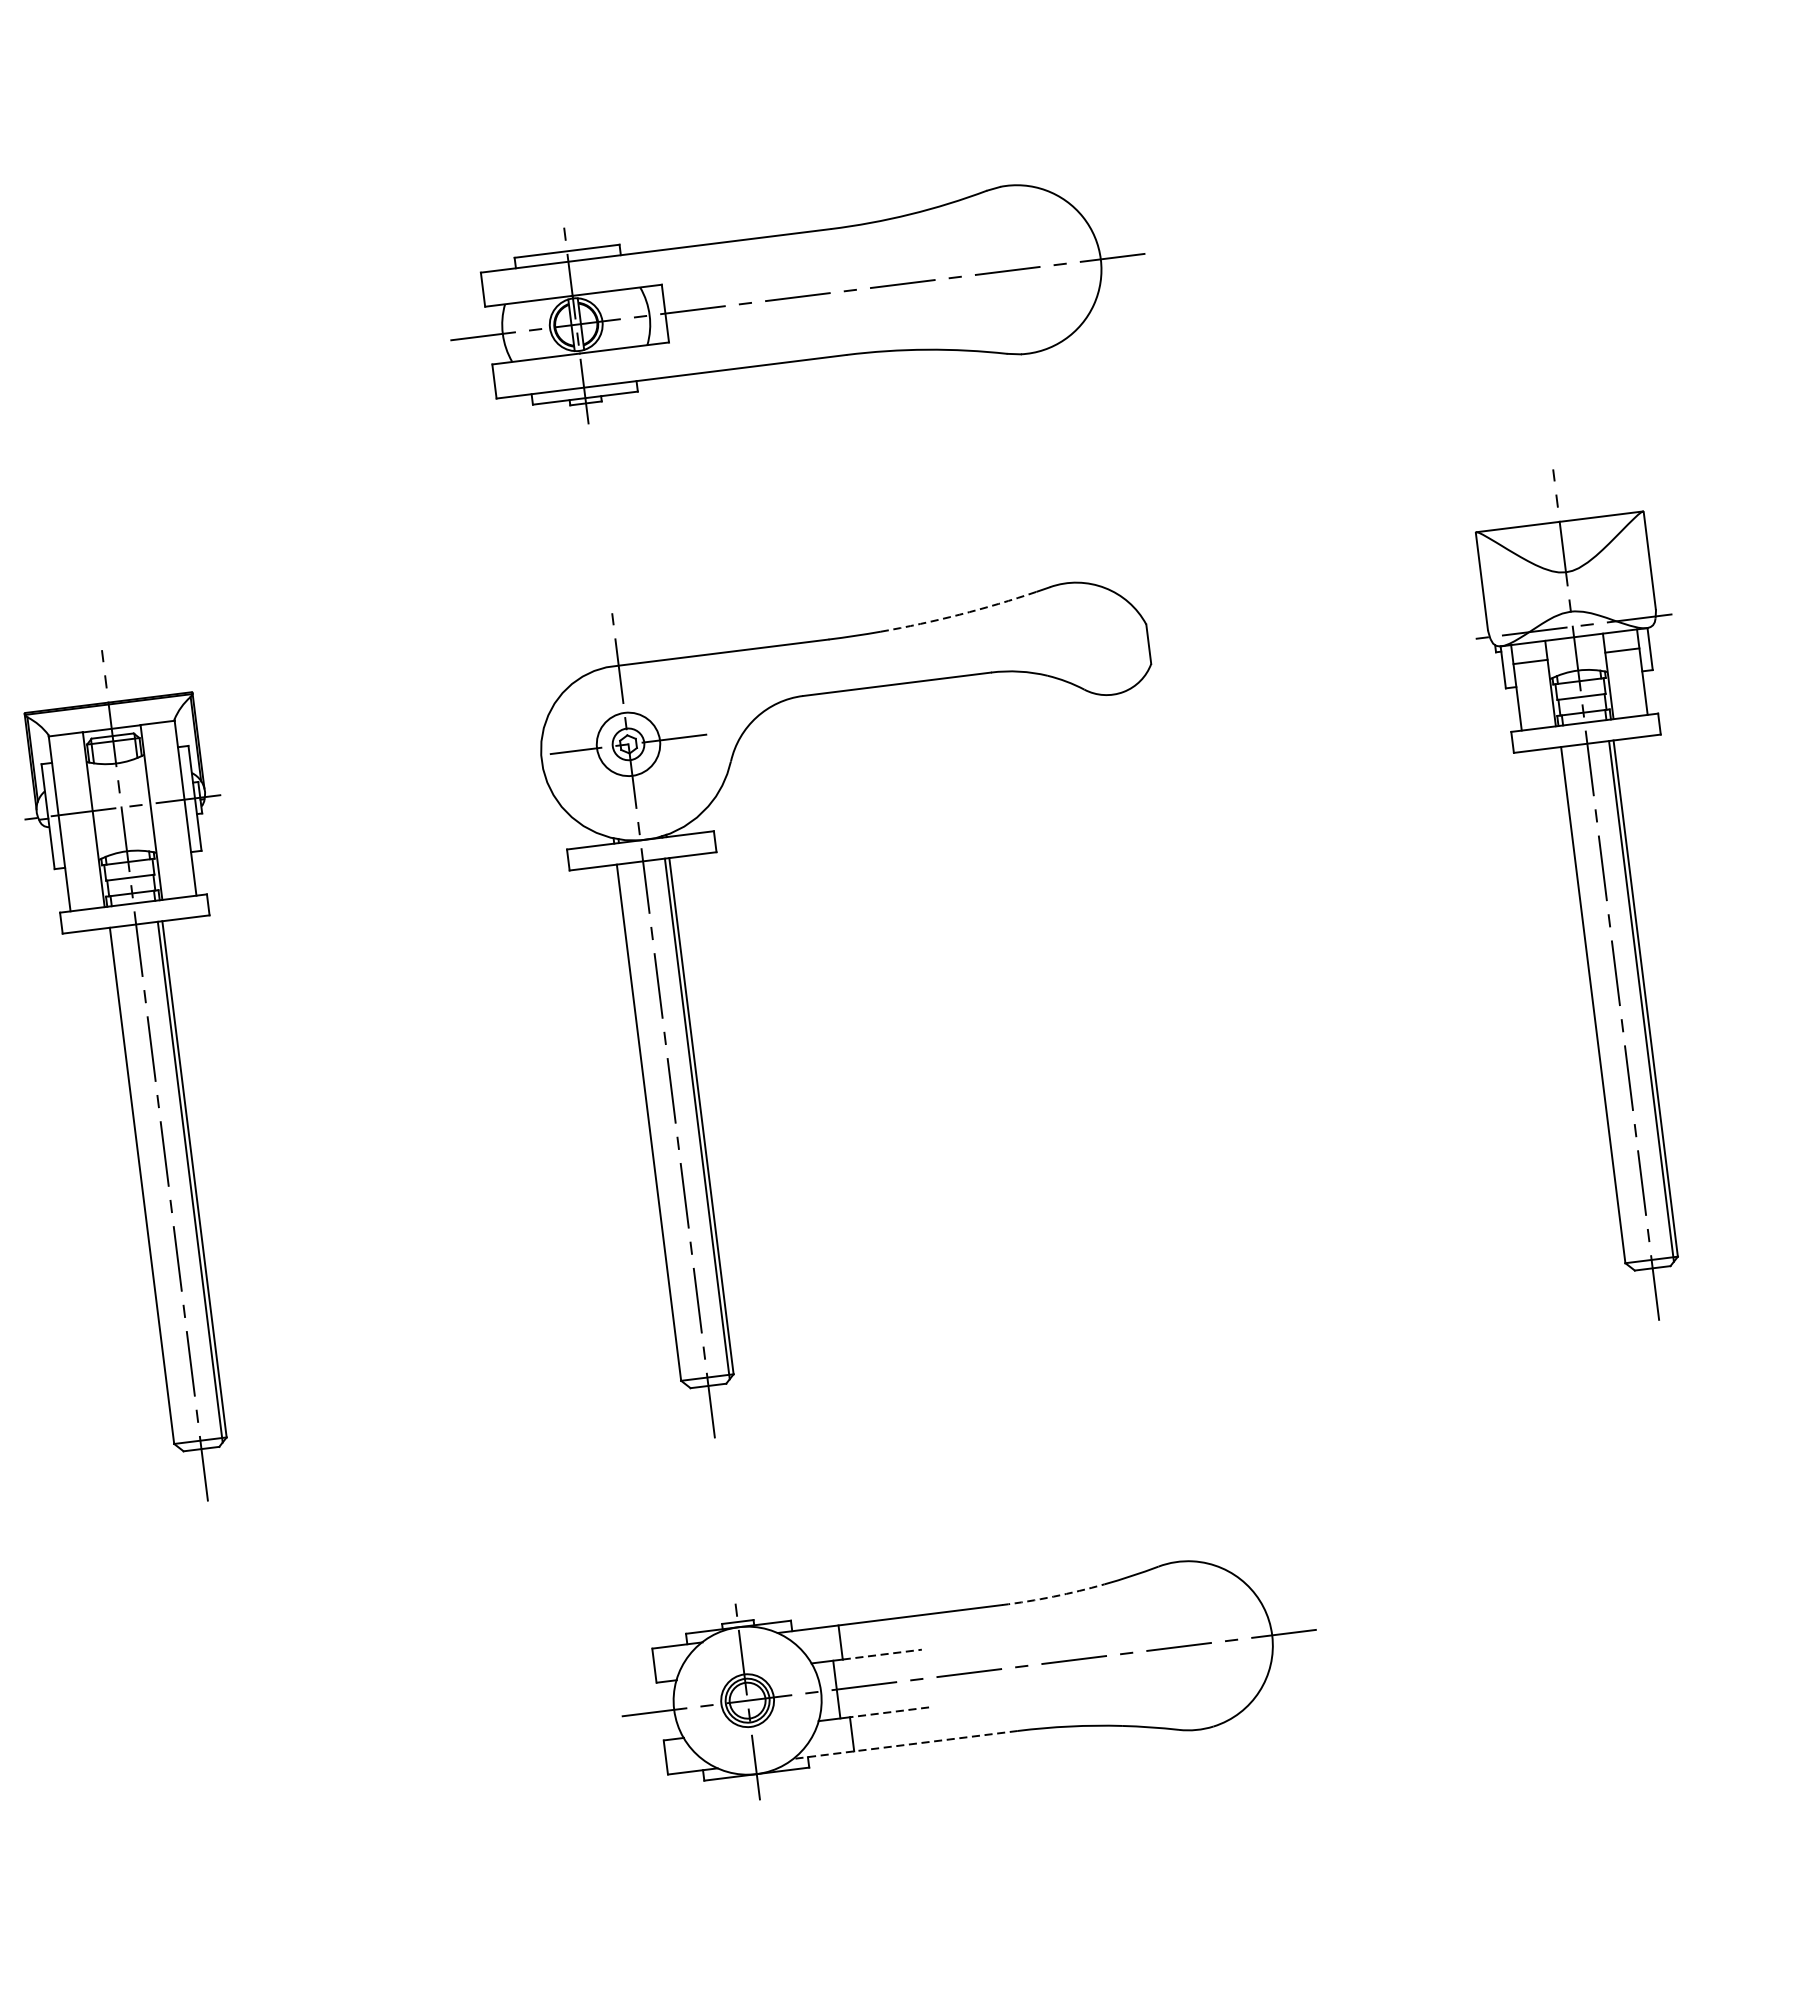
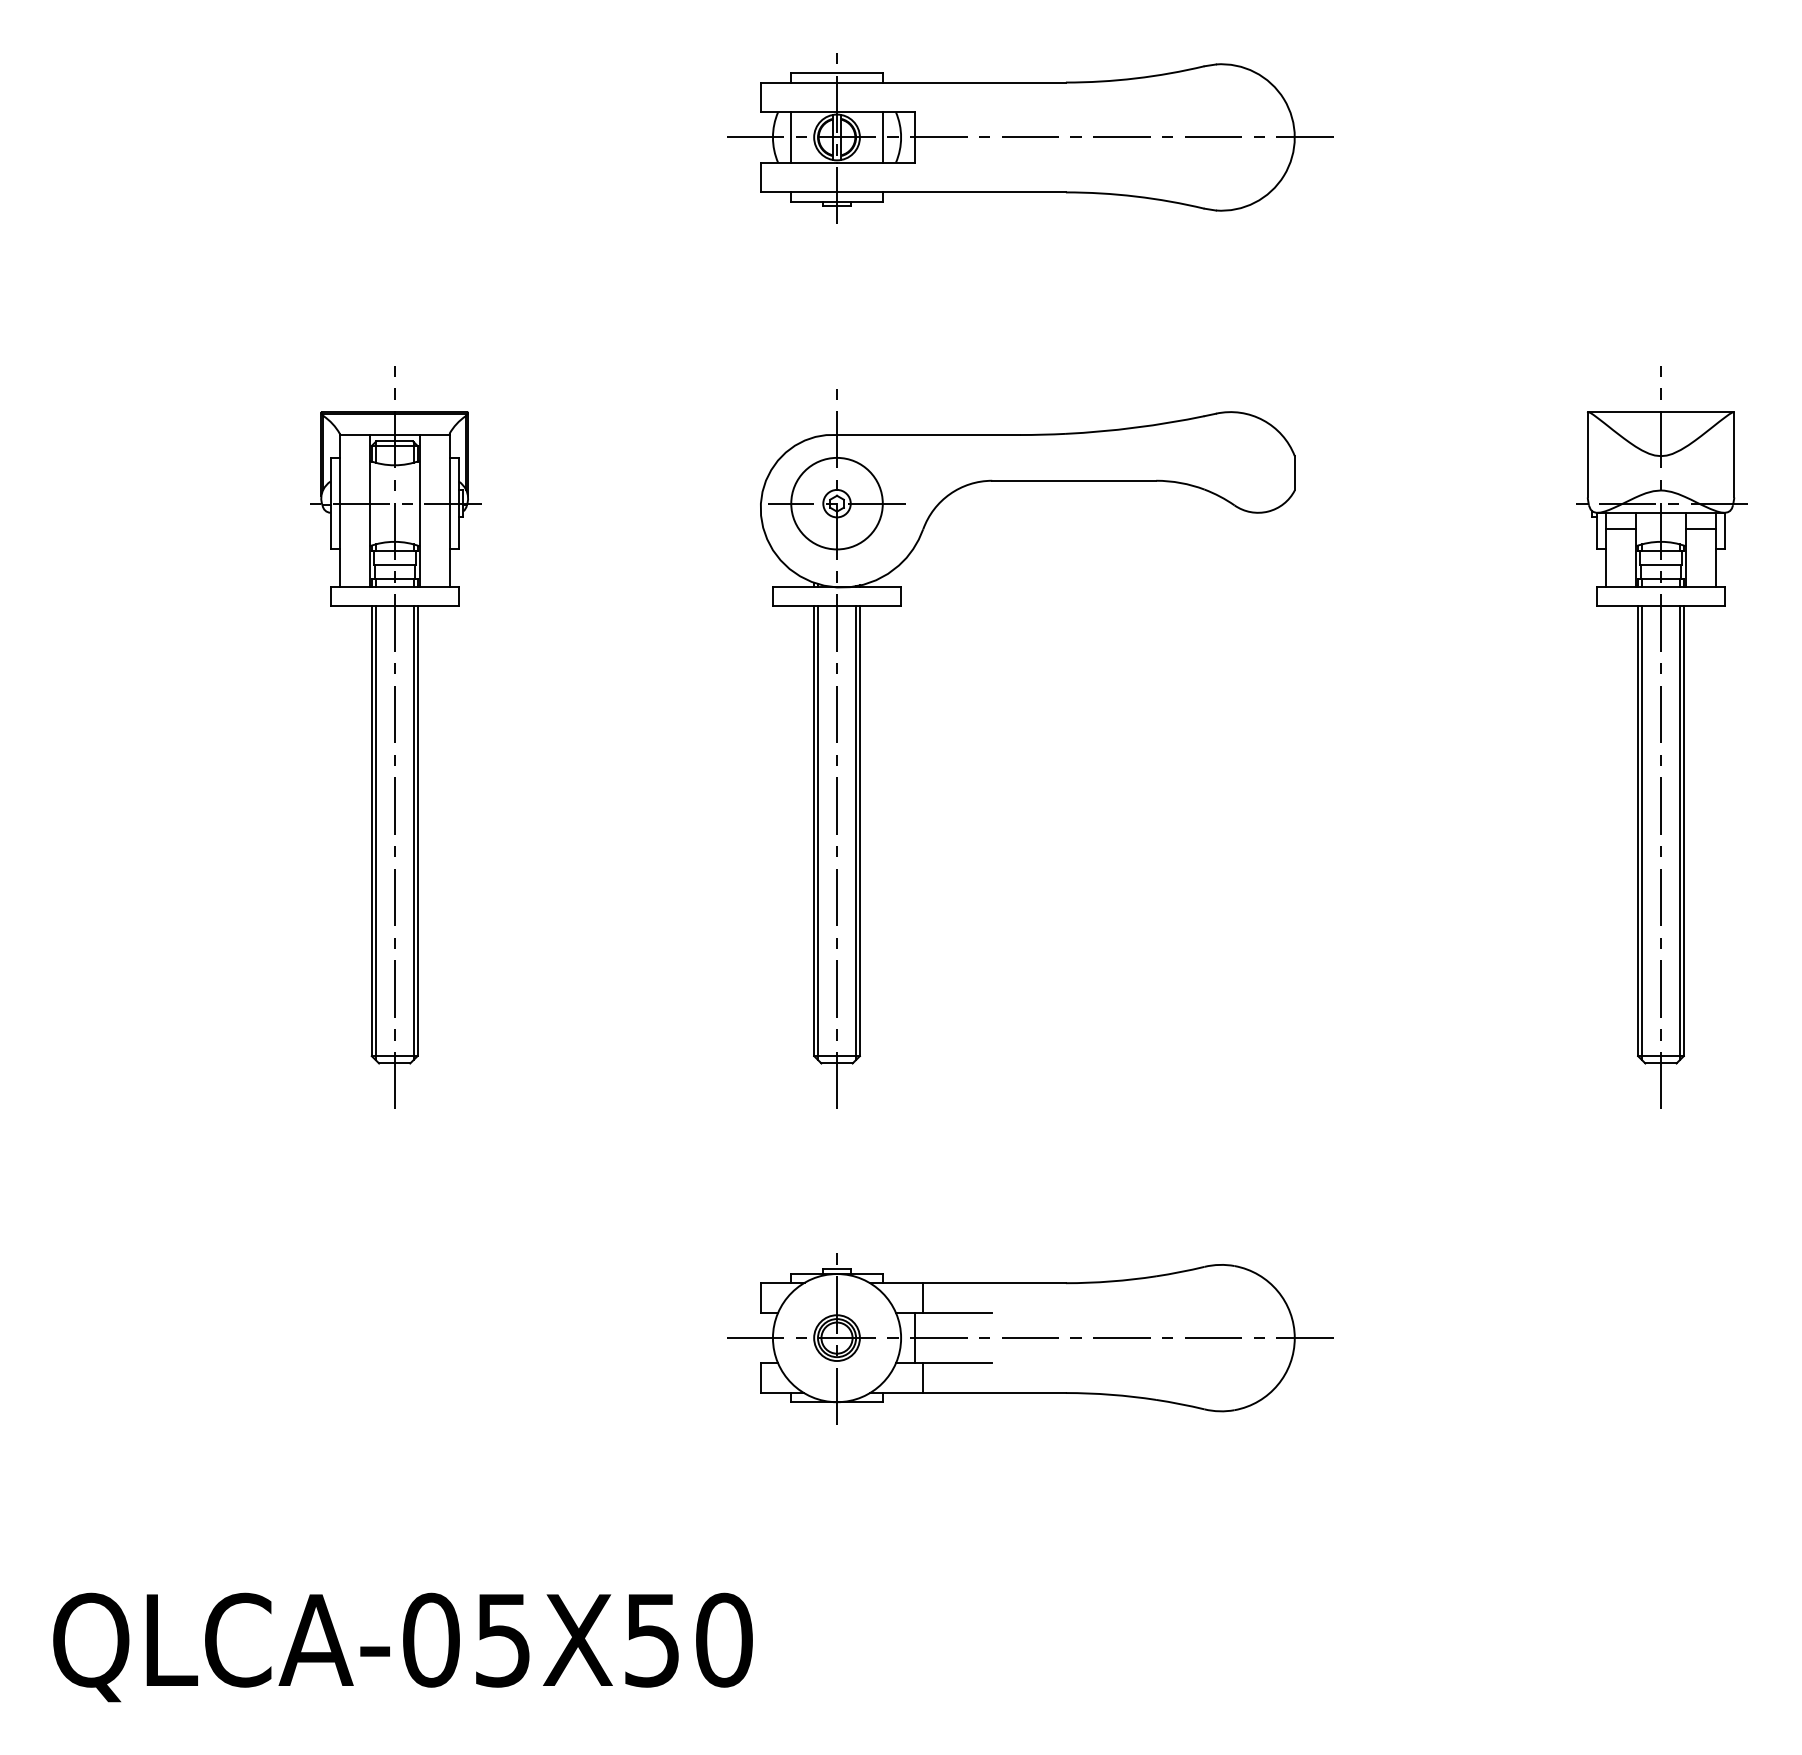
line: (628, 318) -> (882, 137), added
line: (524, 331) -> (791, 137), added
arc: (959, 614) -> (1135, 427), dashed -> solid
circle: (627, 744) -> (836, 503), size x1.67
line: (1598, 1006) -> (1642, 832), added
line: (654, 1123) -> (818, 832), added
line: (146, 1187) -> (375, 832), added
arc: (1054, 1596) -> (1111, 1281), dashed -> solid
line: (882, 1654) -> (957, 1312), dashed -> solid
line: (889, 1712) -> (957, 1363), dashed -> solid
line: (906, 1745) -> (968, 1393), dashed -> solid

